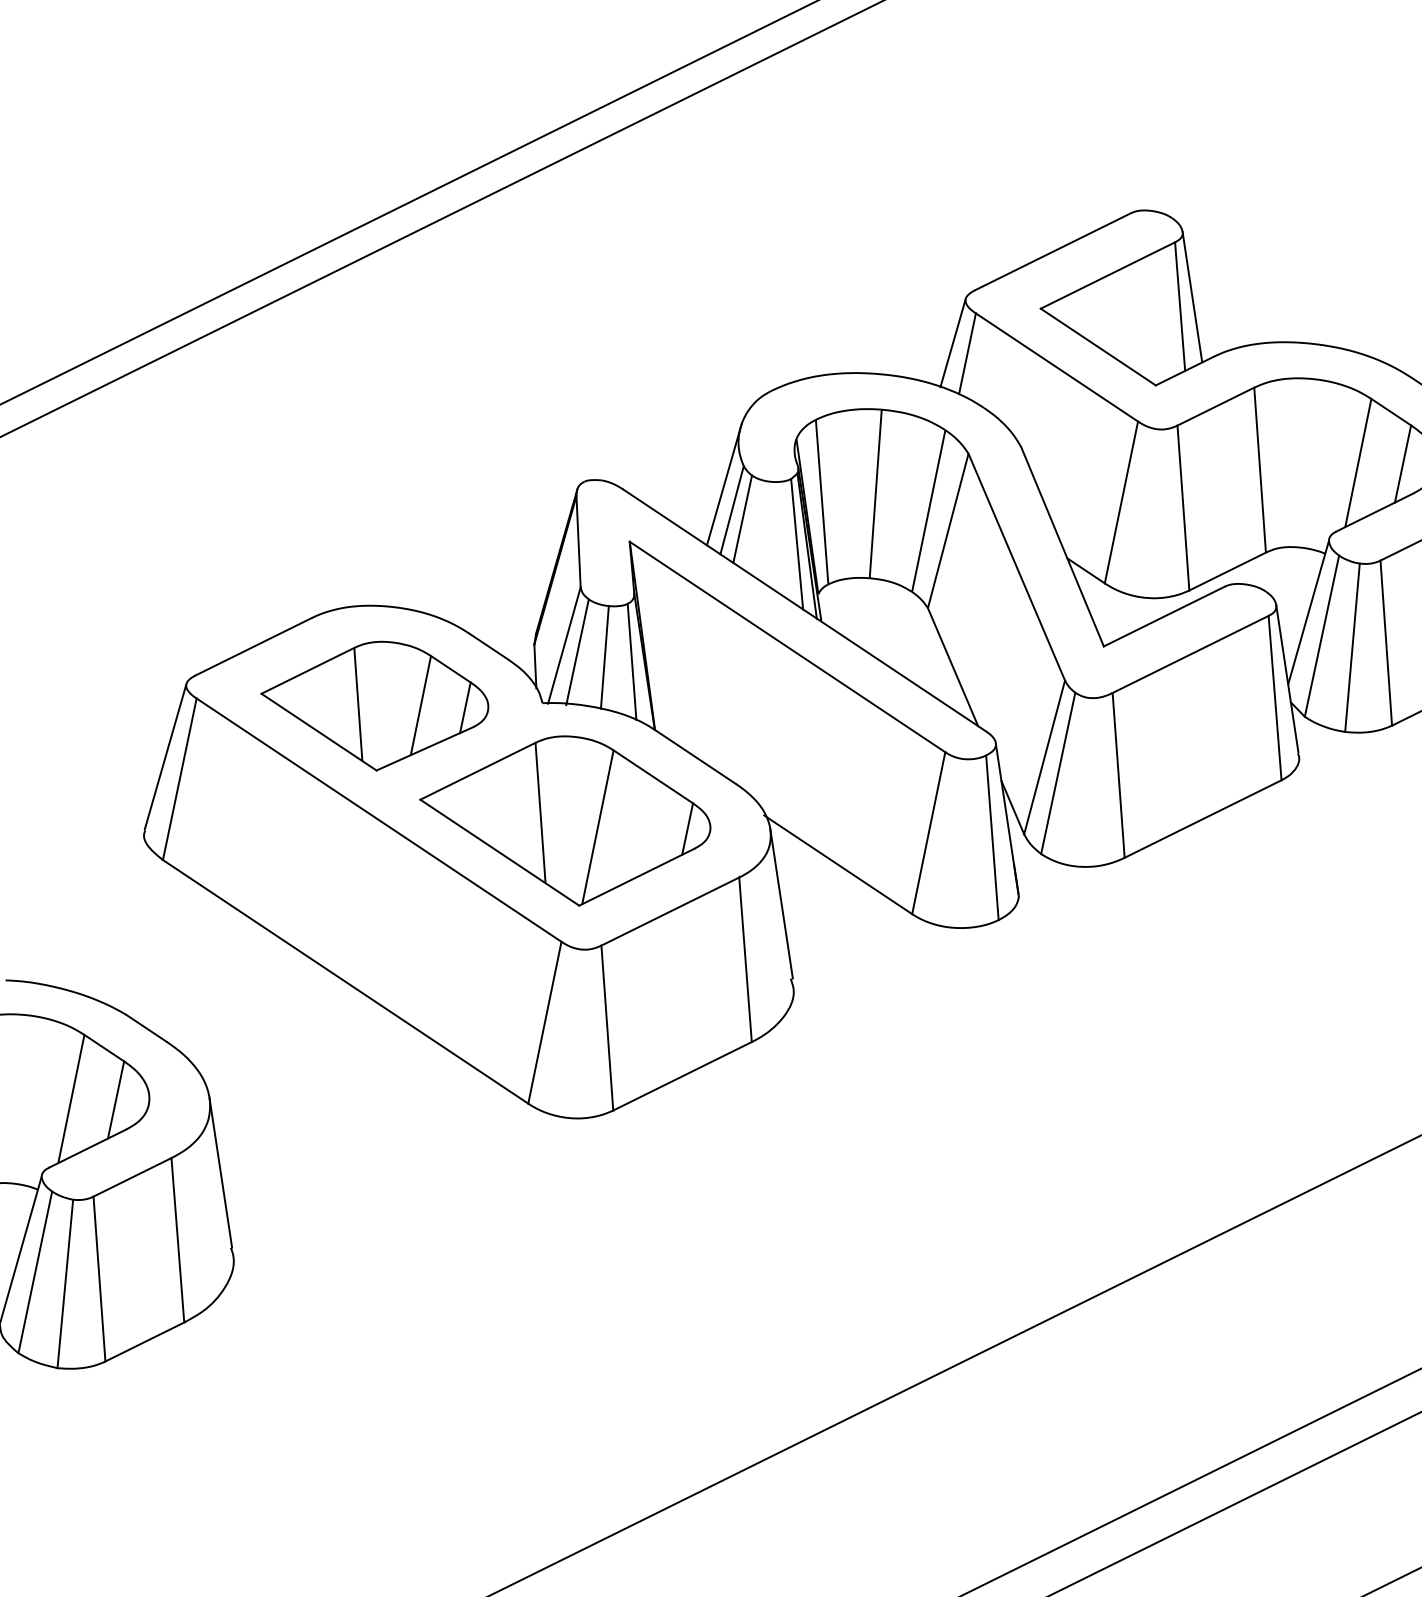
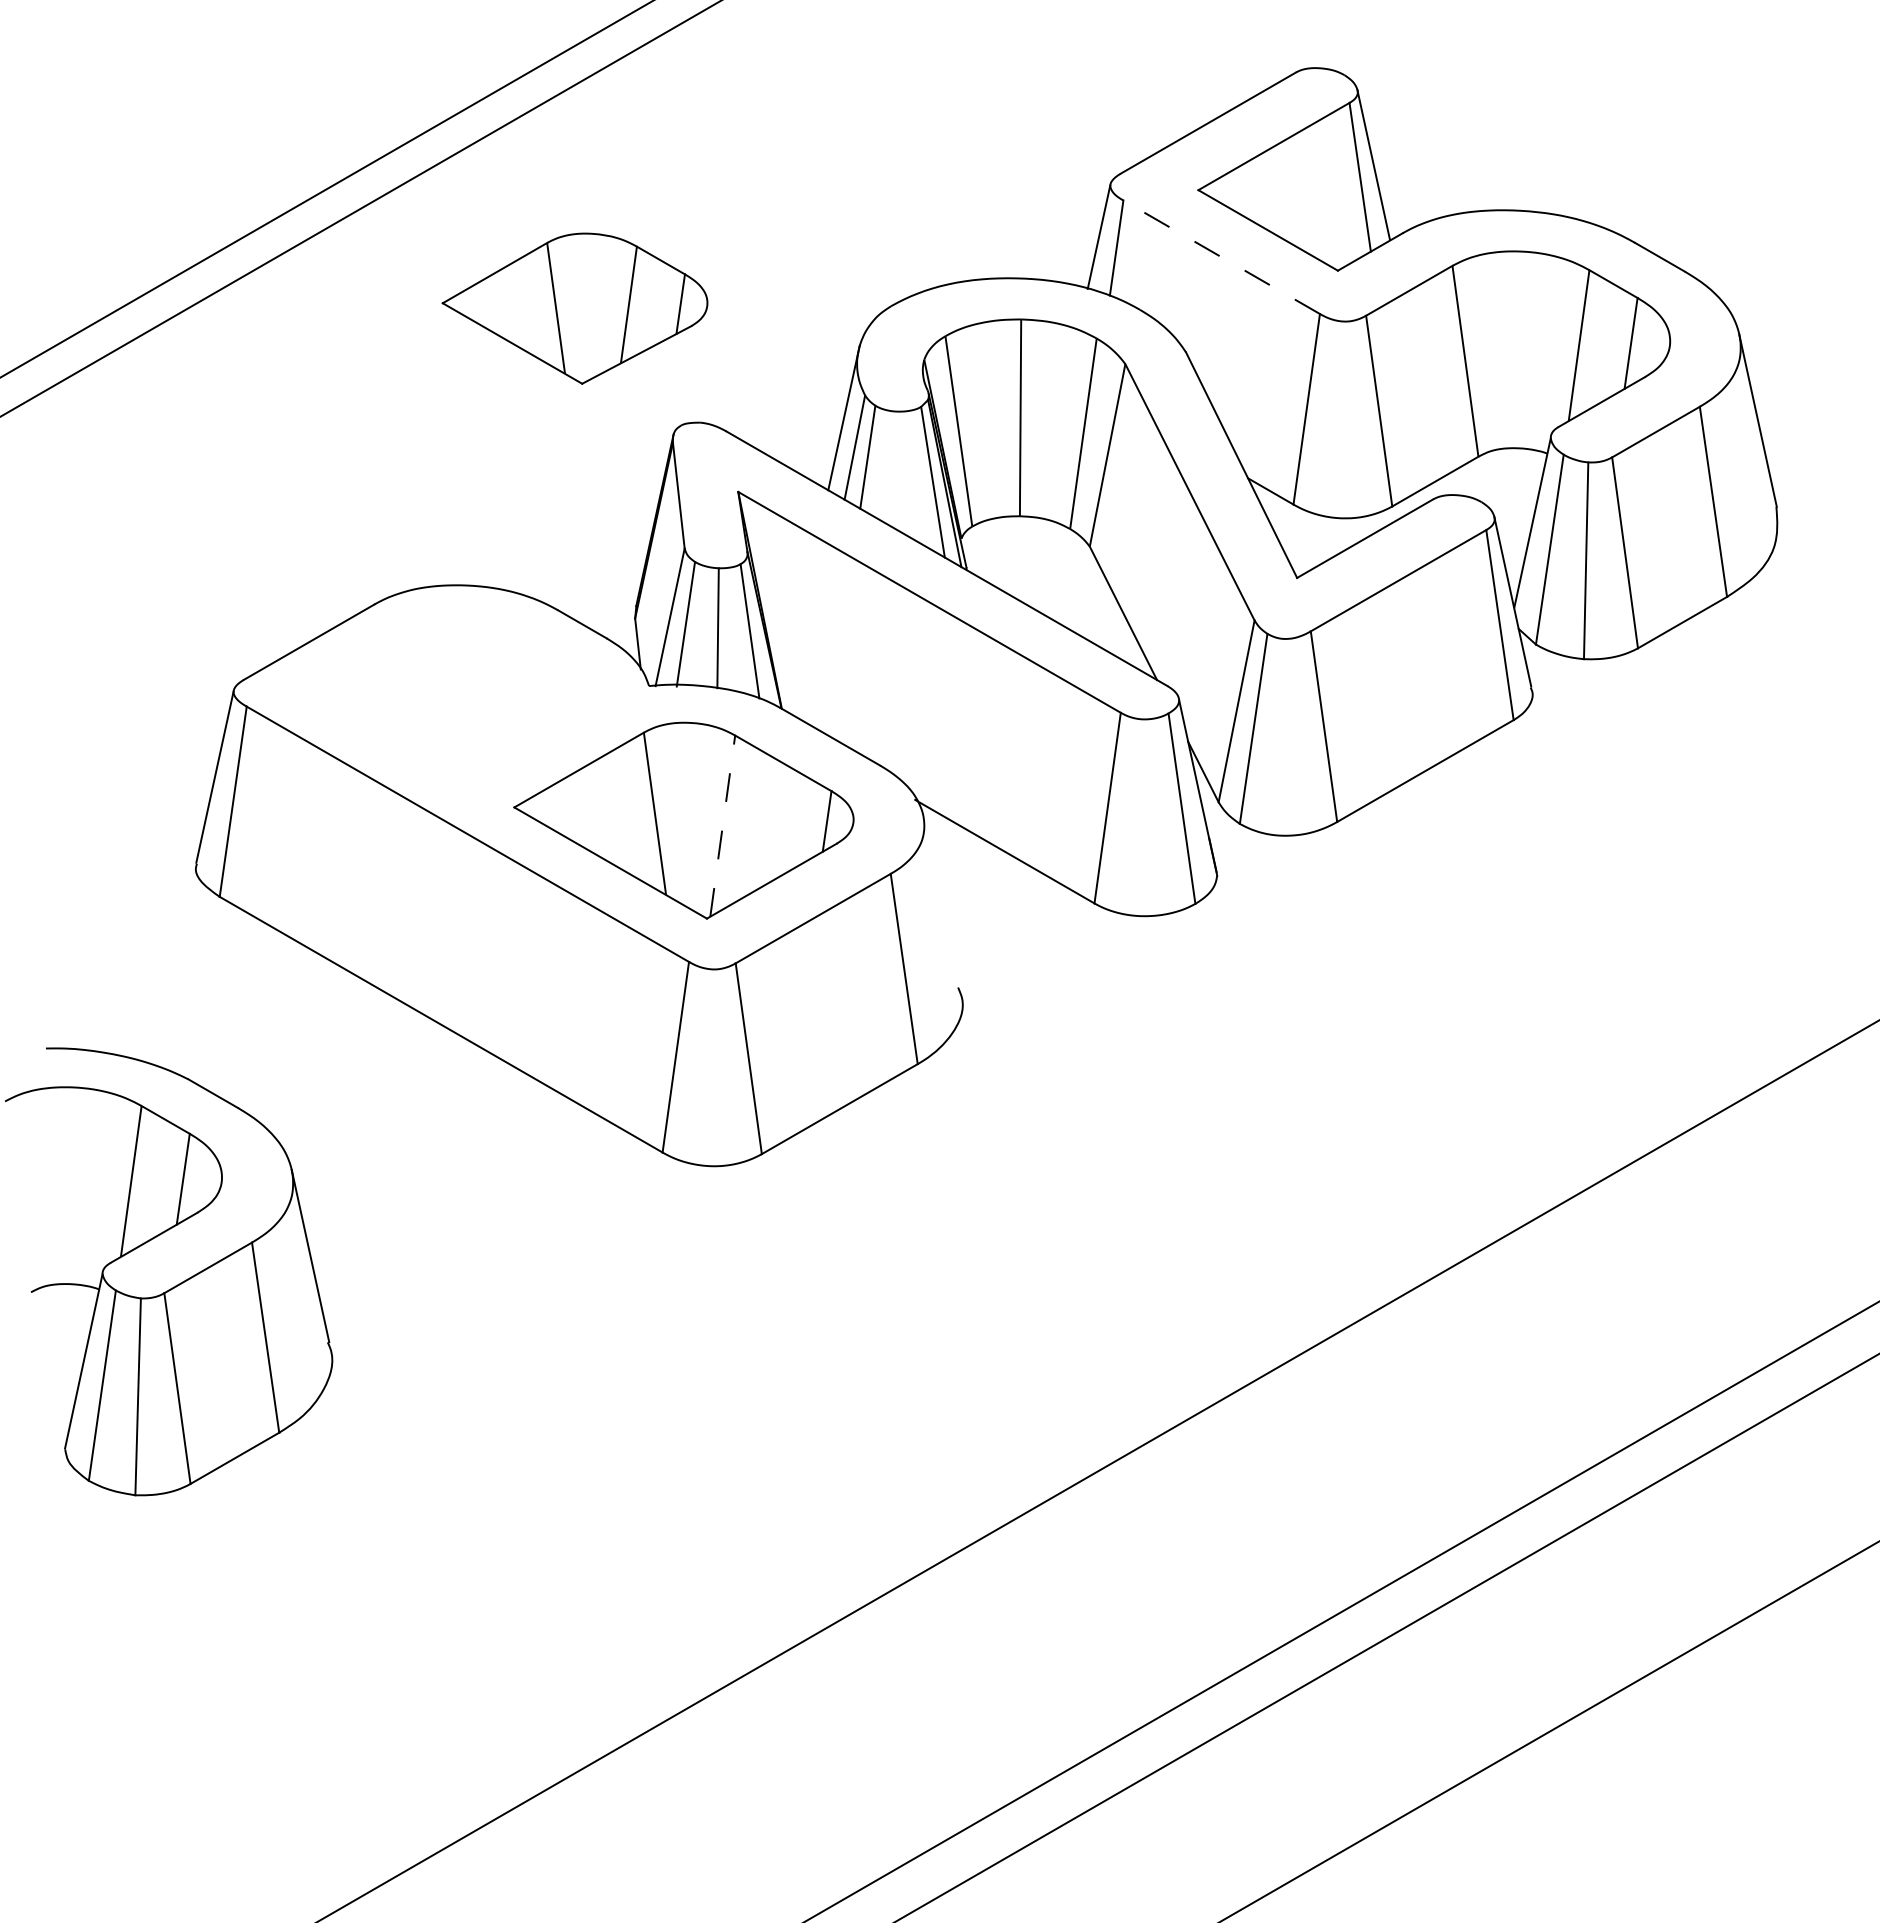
line: (1056, 367) -> (1221, 257), solid -> dashed
part: (374, 705) -> (574, 308), moved
line: (597, 827) -> (722, 826), solid -> dashed
line: (781, 903) -> (941, 900), removed

